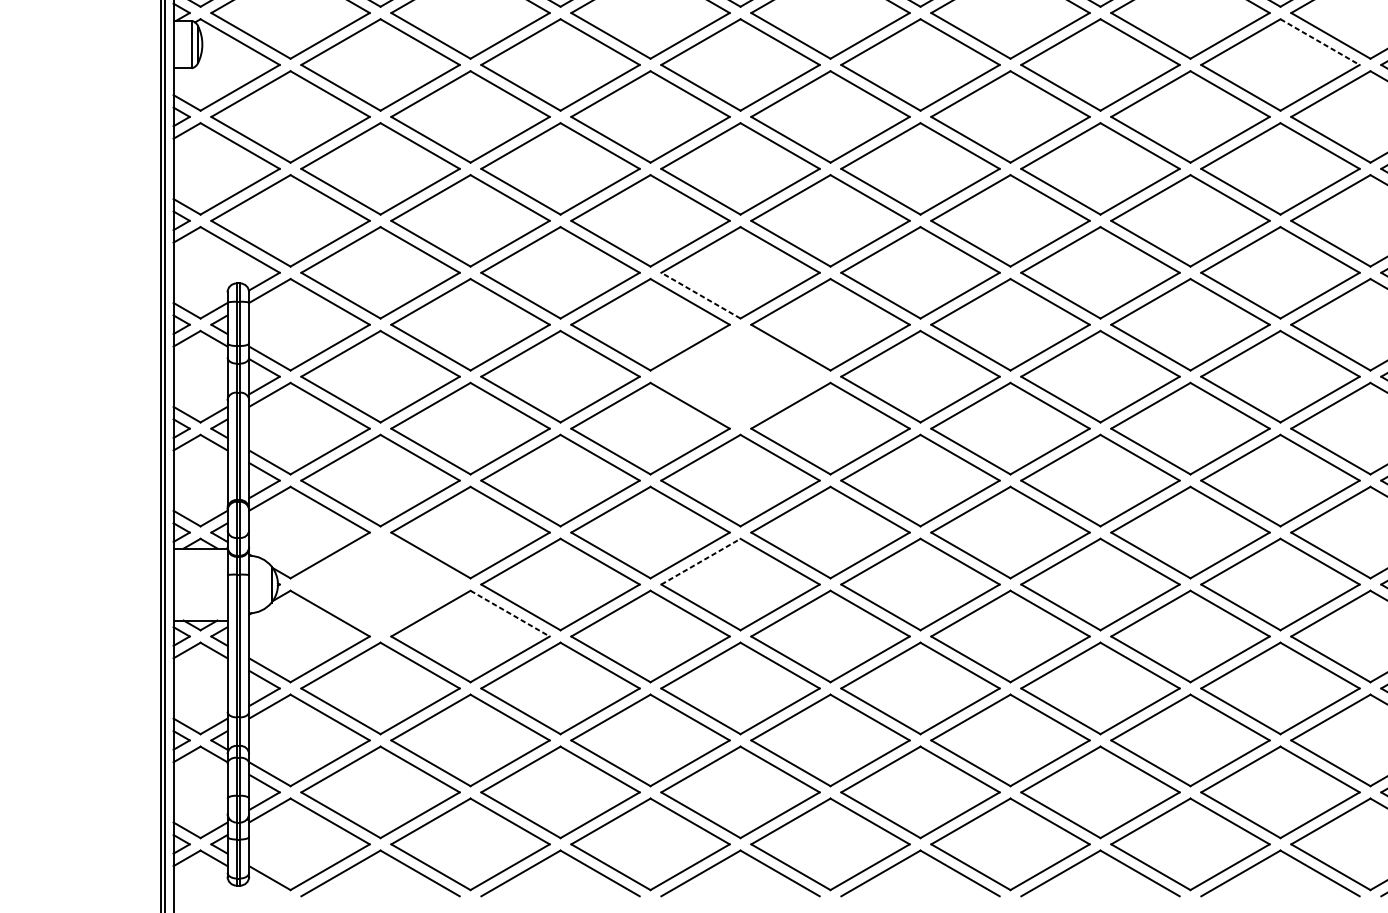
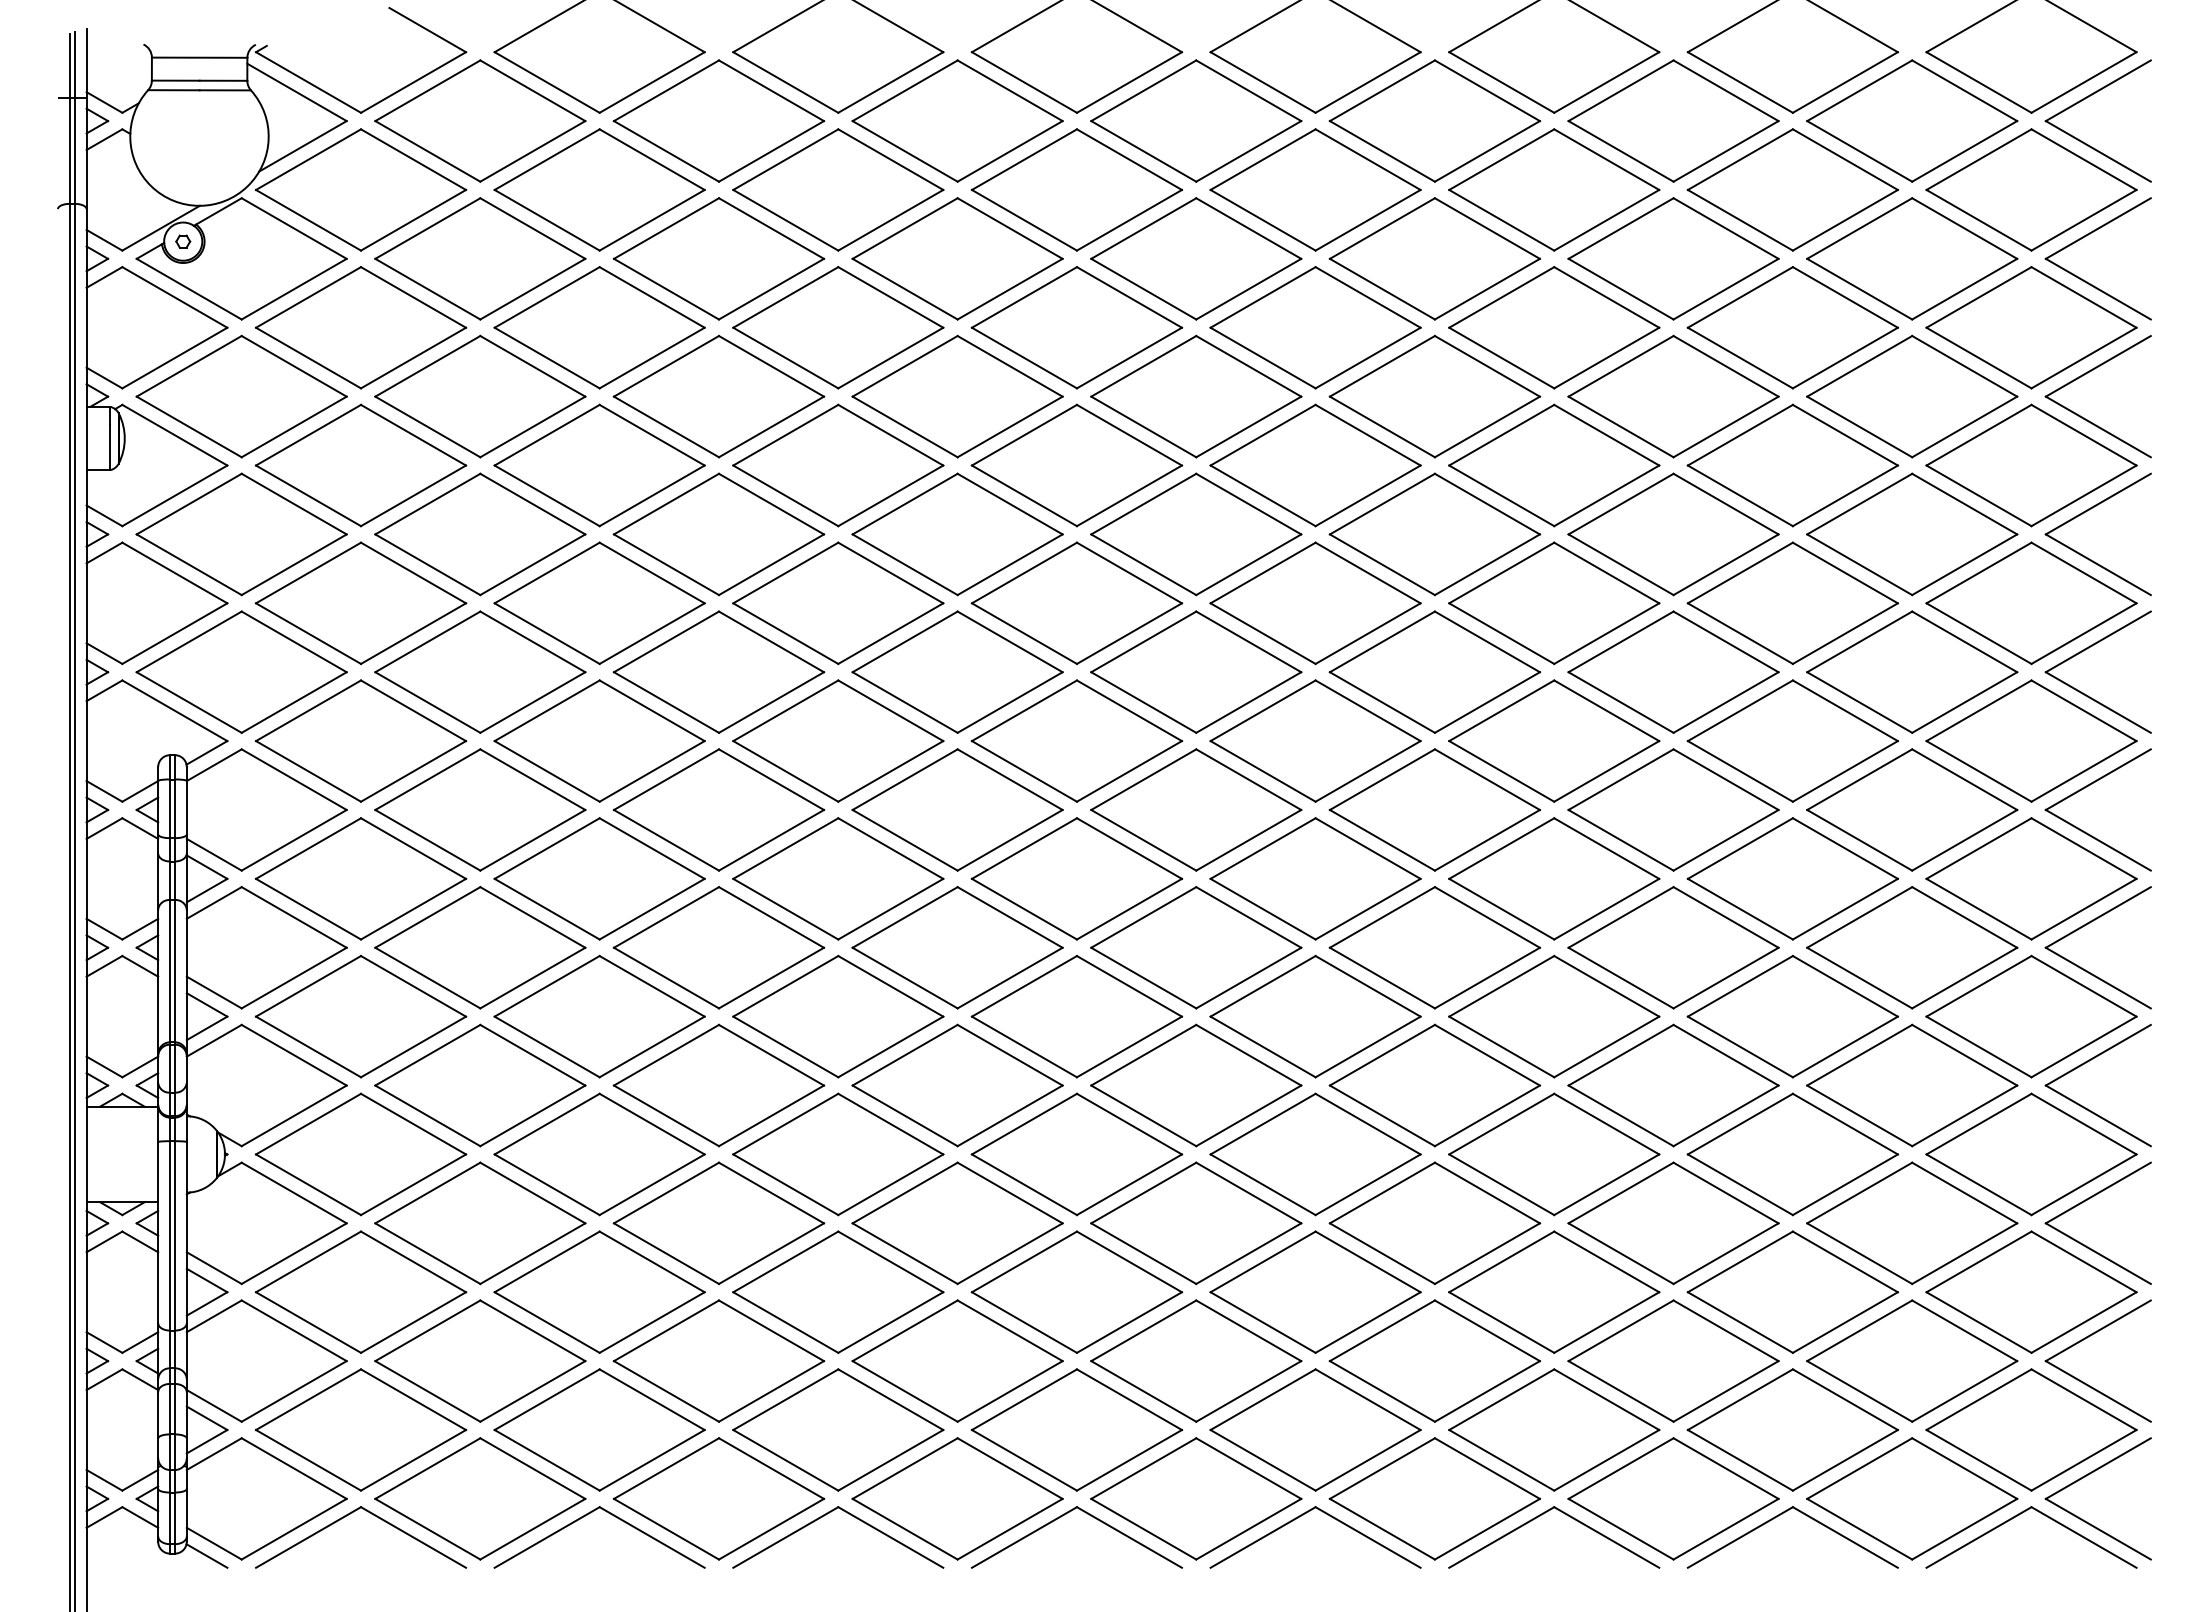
line: (1319, 42) -> (1606, 435), dashed -> solid
line: (700, 295) -> (785, 771), dashed -> solid
part: (740, 376) -> (838, 878), added
line: (700, 561) -> (785, 1124), dashed -> solid
part: (380, 584) -> (360, 1154), added
line: (509, 614) -> (532, 1193), dashed -> solid
line: (264, 887) -> (206, 1555), added

